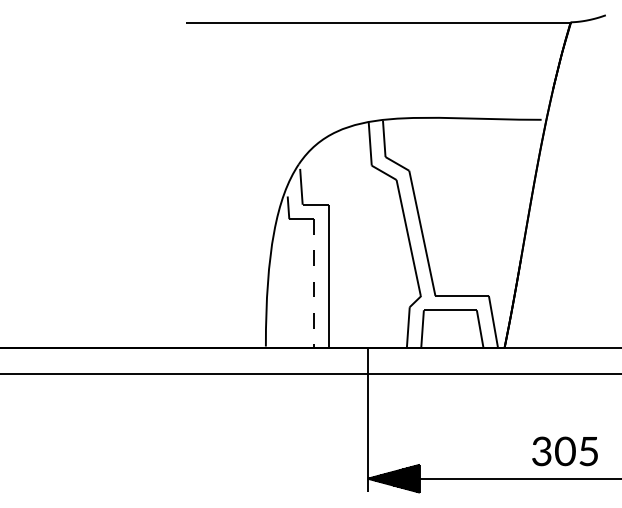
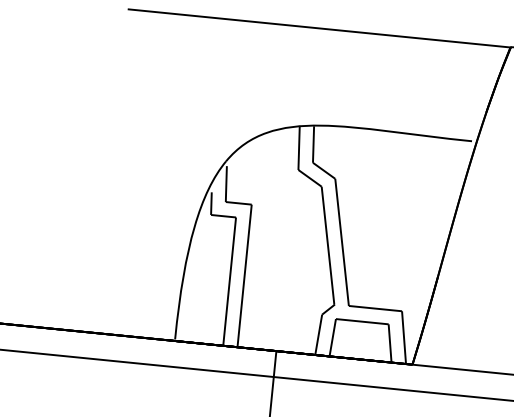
line: (314, 284) -> (229, 282), dashed -> solid

